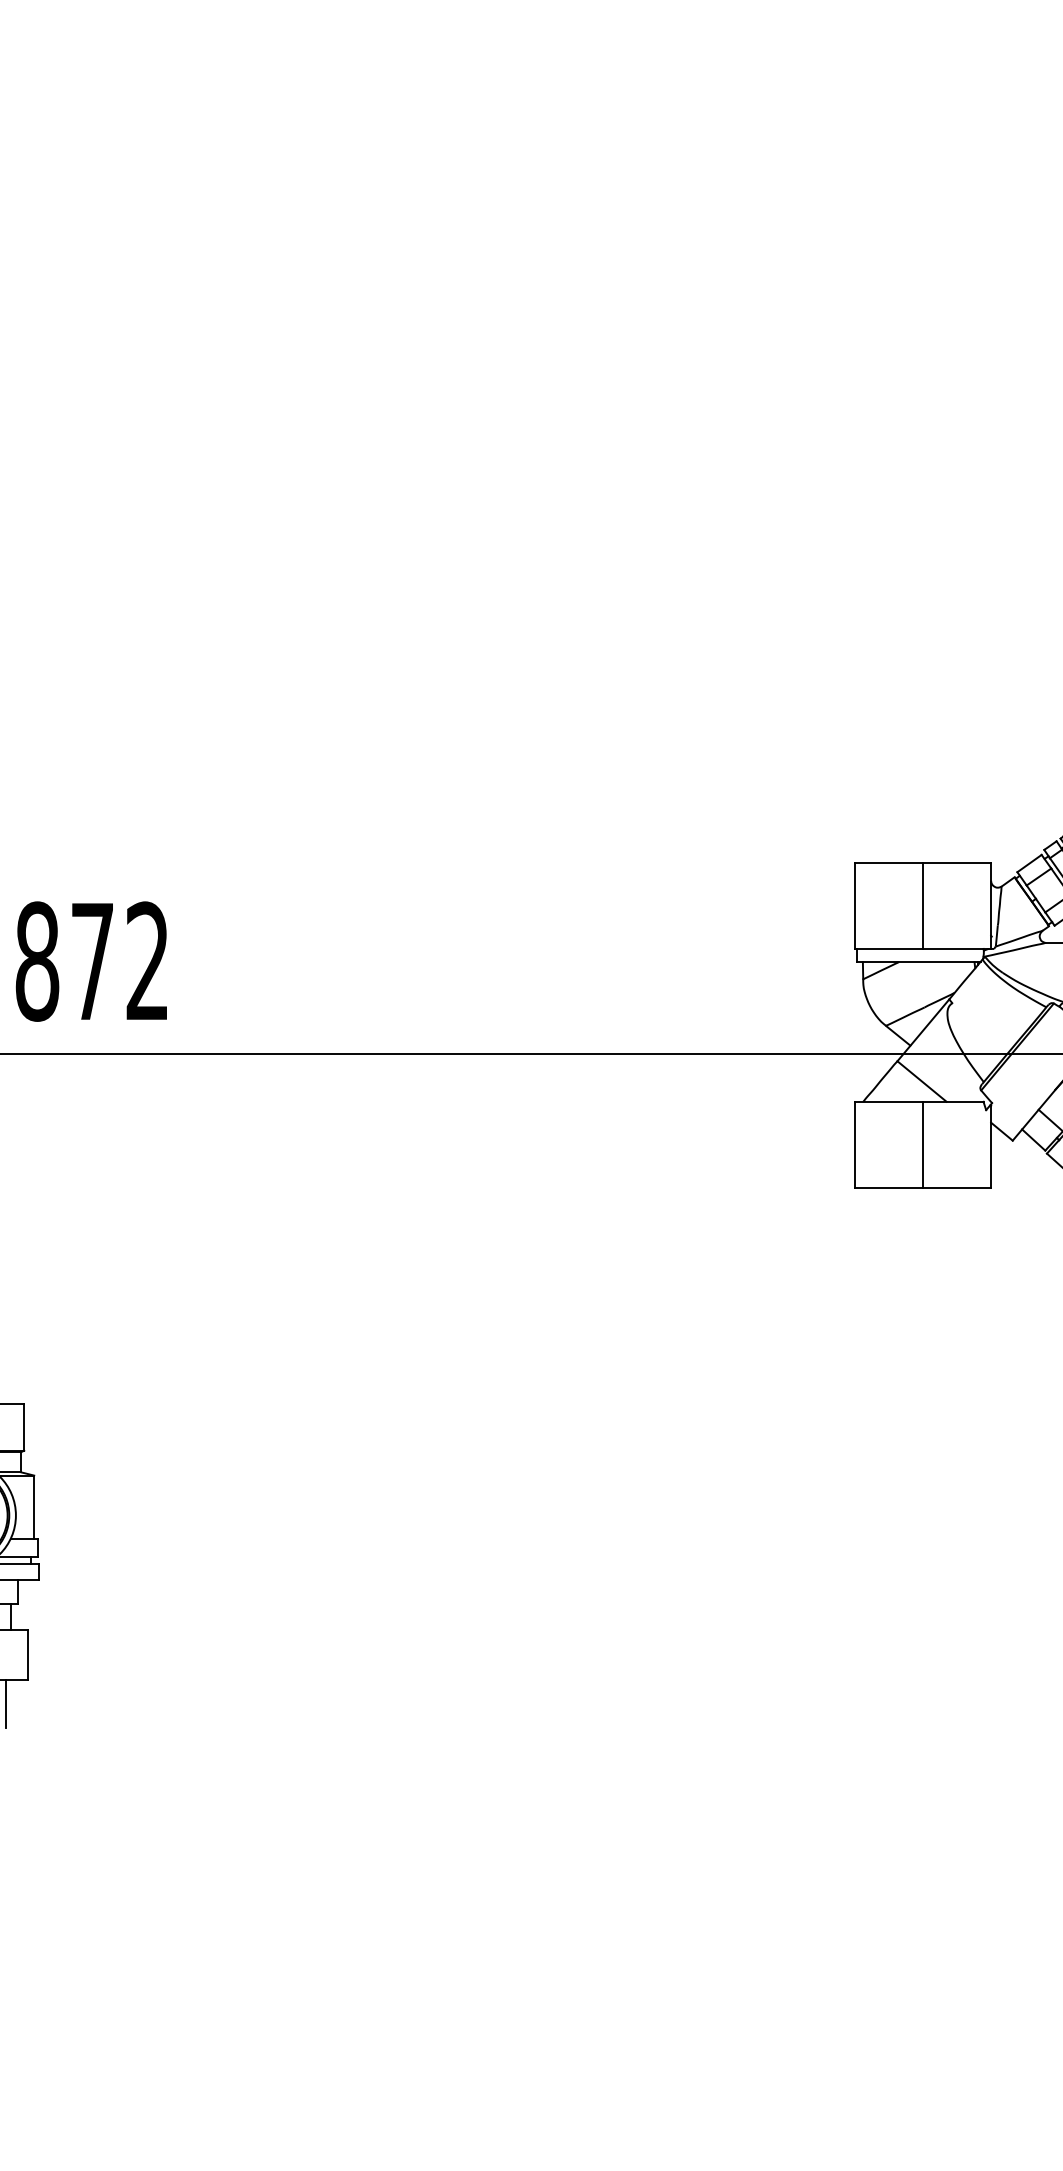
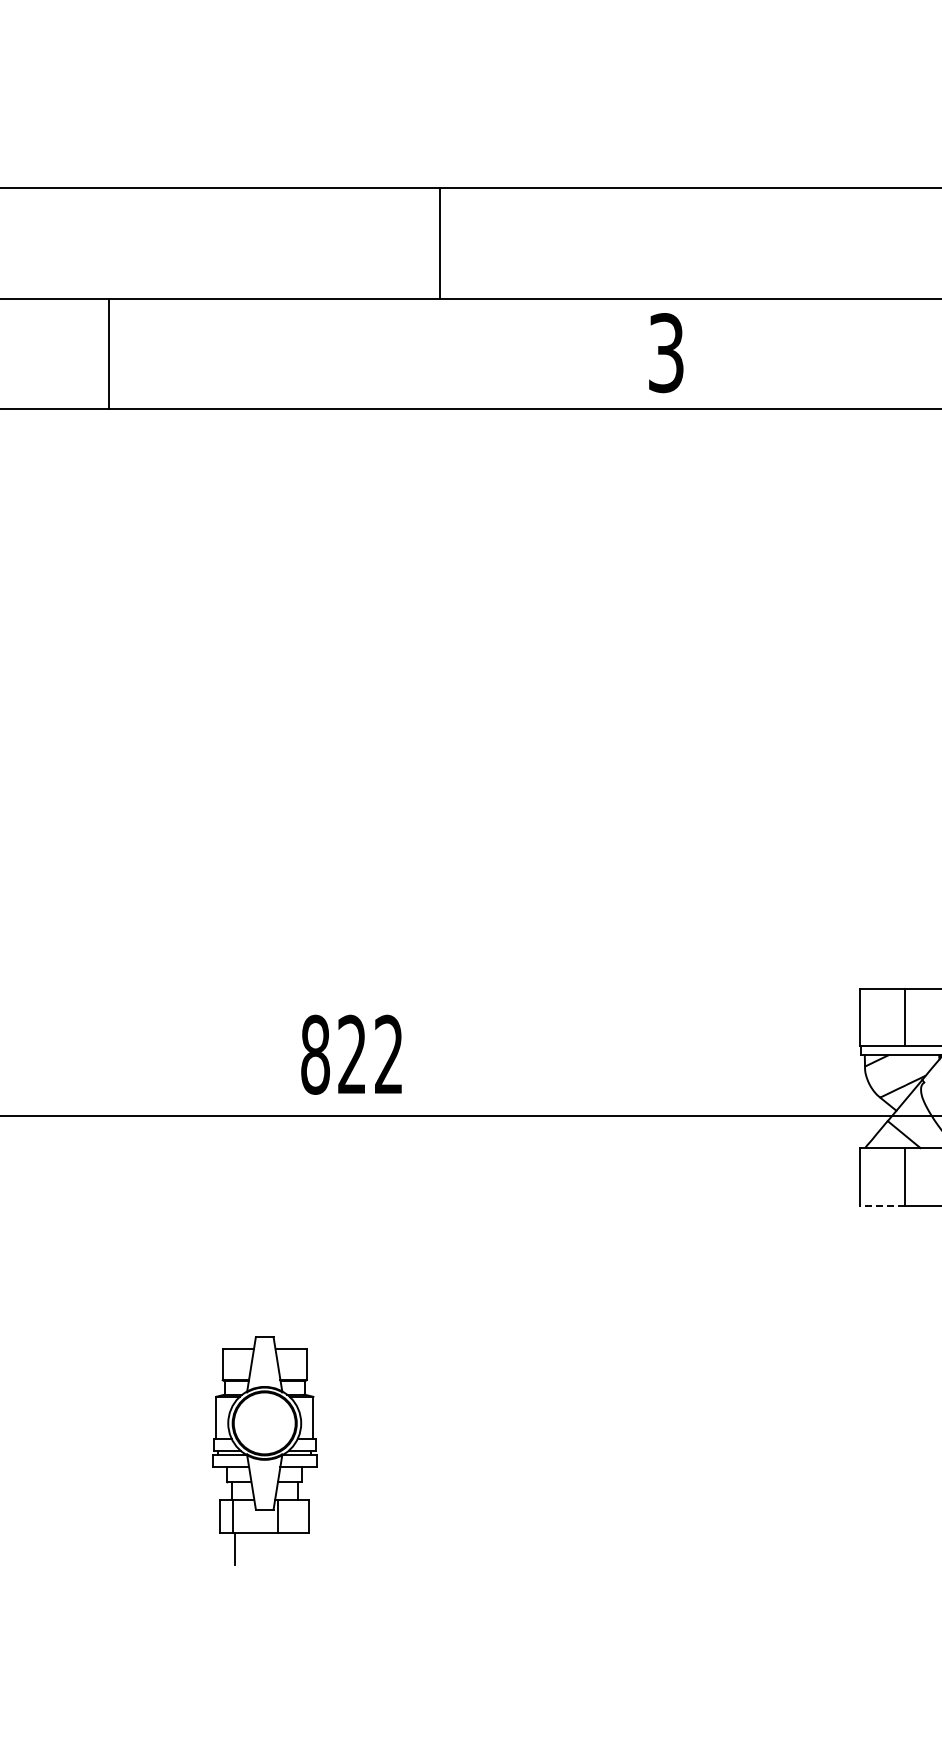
text: (91, 959) -> (351, 1053), 872 -> 822
line: (889, 1188) -> (882, 1205), solid -> dashed
line: (5, 1703) -> (294, 1548), removed

